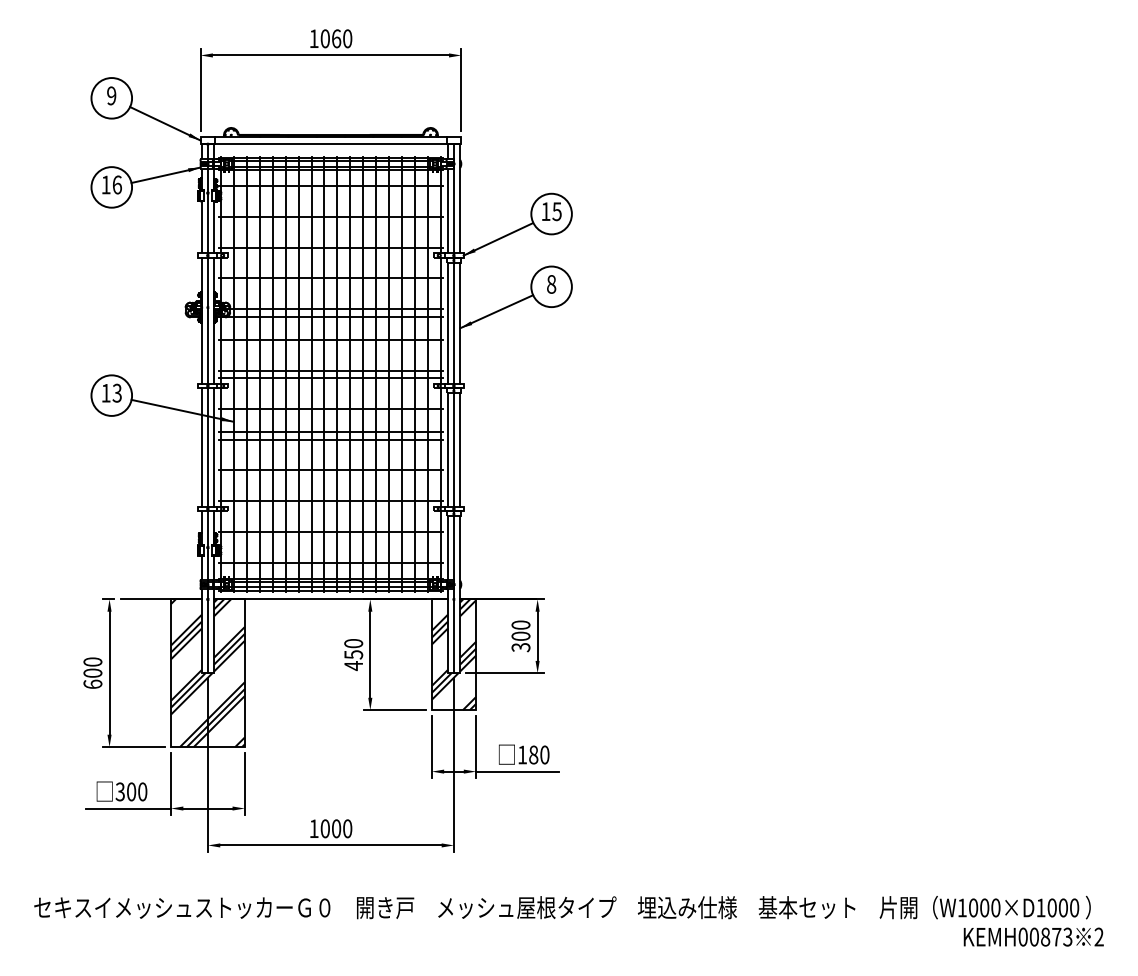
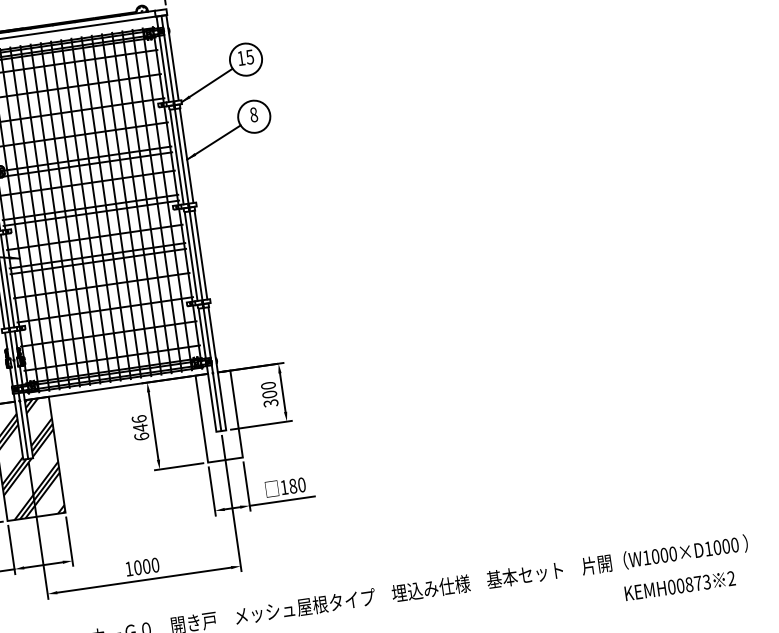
text: (353, 654) -> (140, 427), 450 -> 646
hatch: (453, 654) -> (218, 416), removed
text: (1033, 936) -> (679, 585), moved

